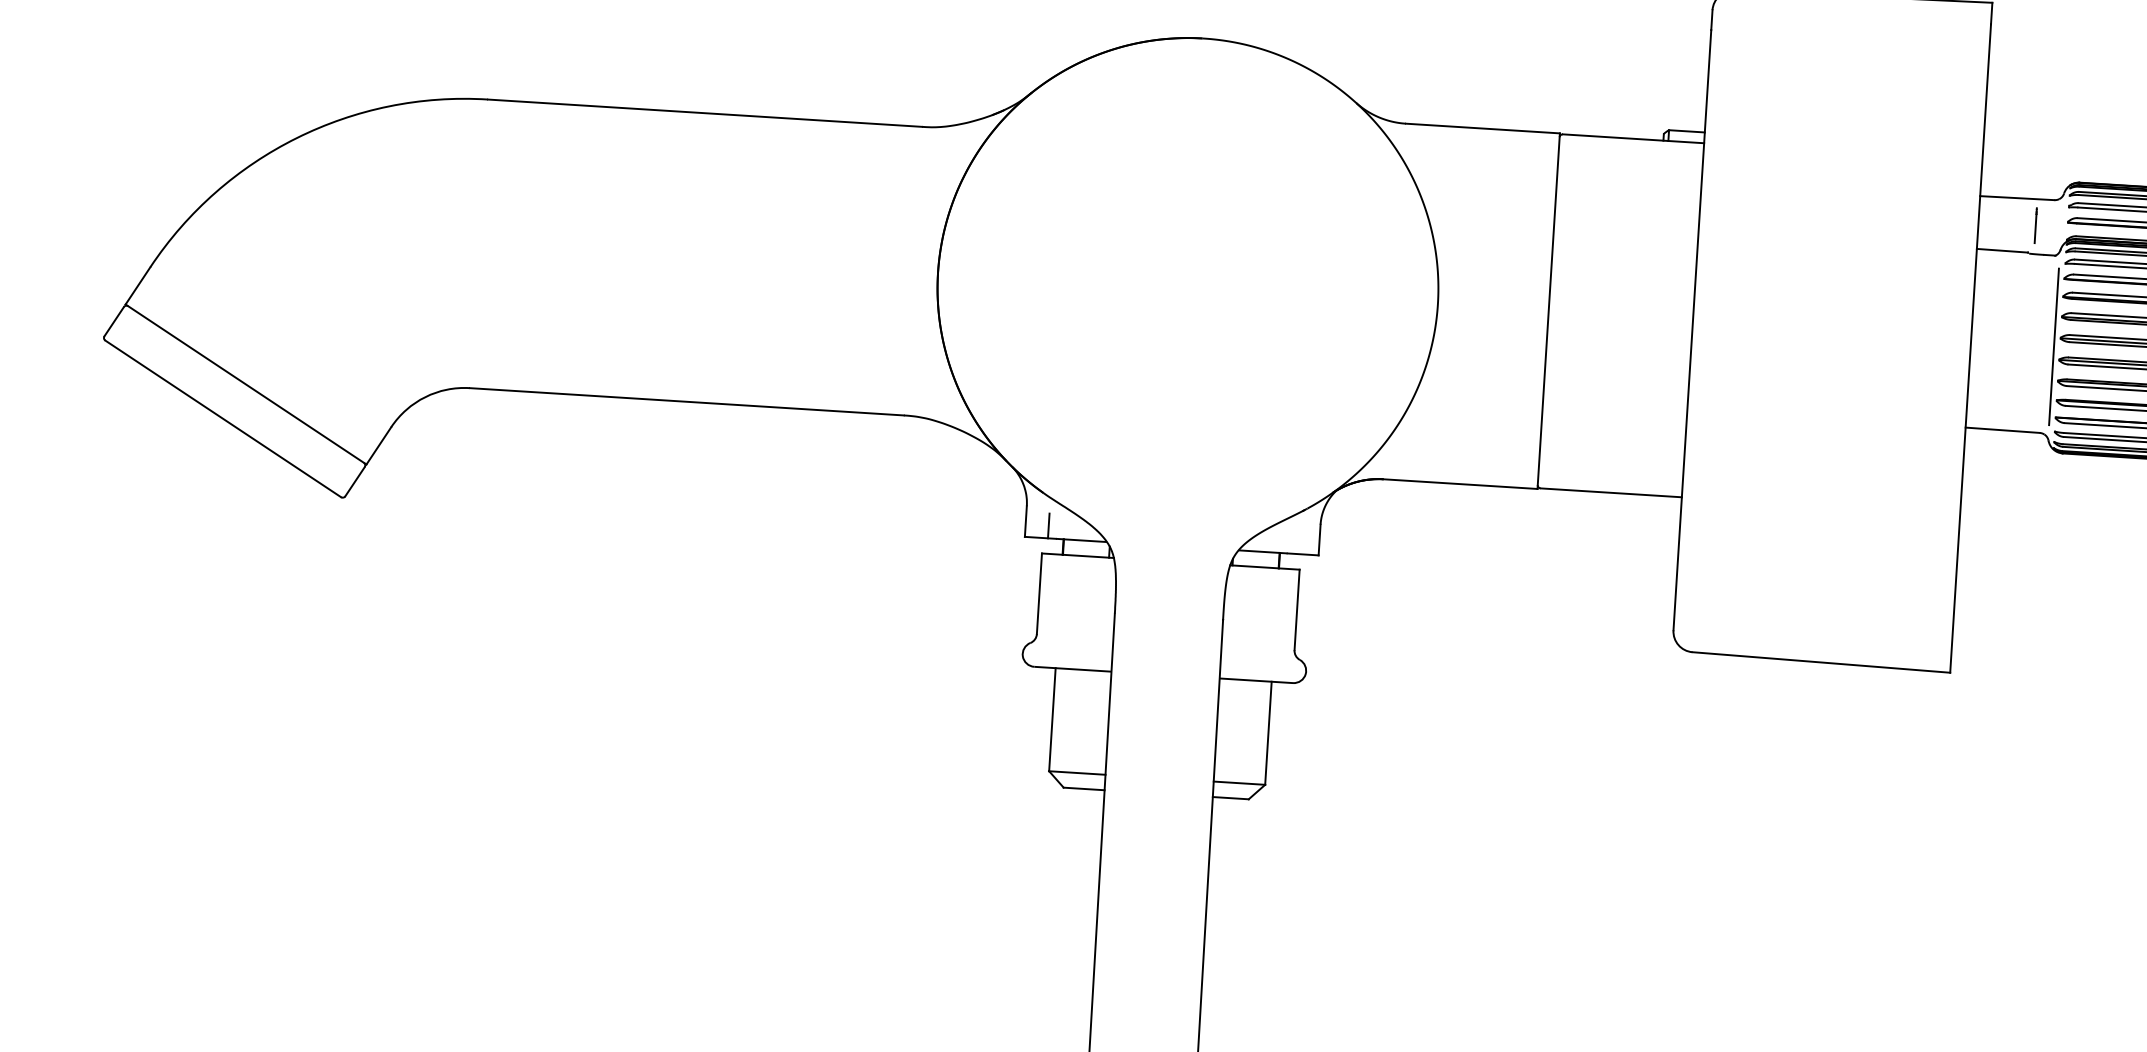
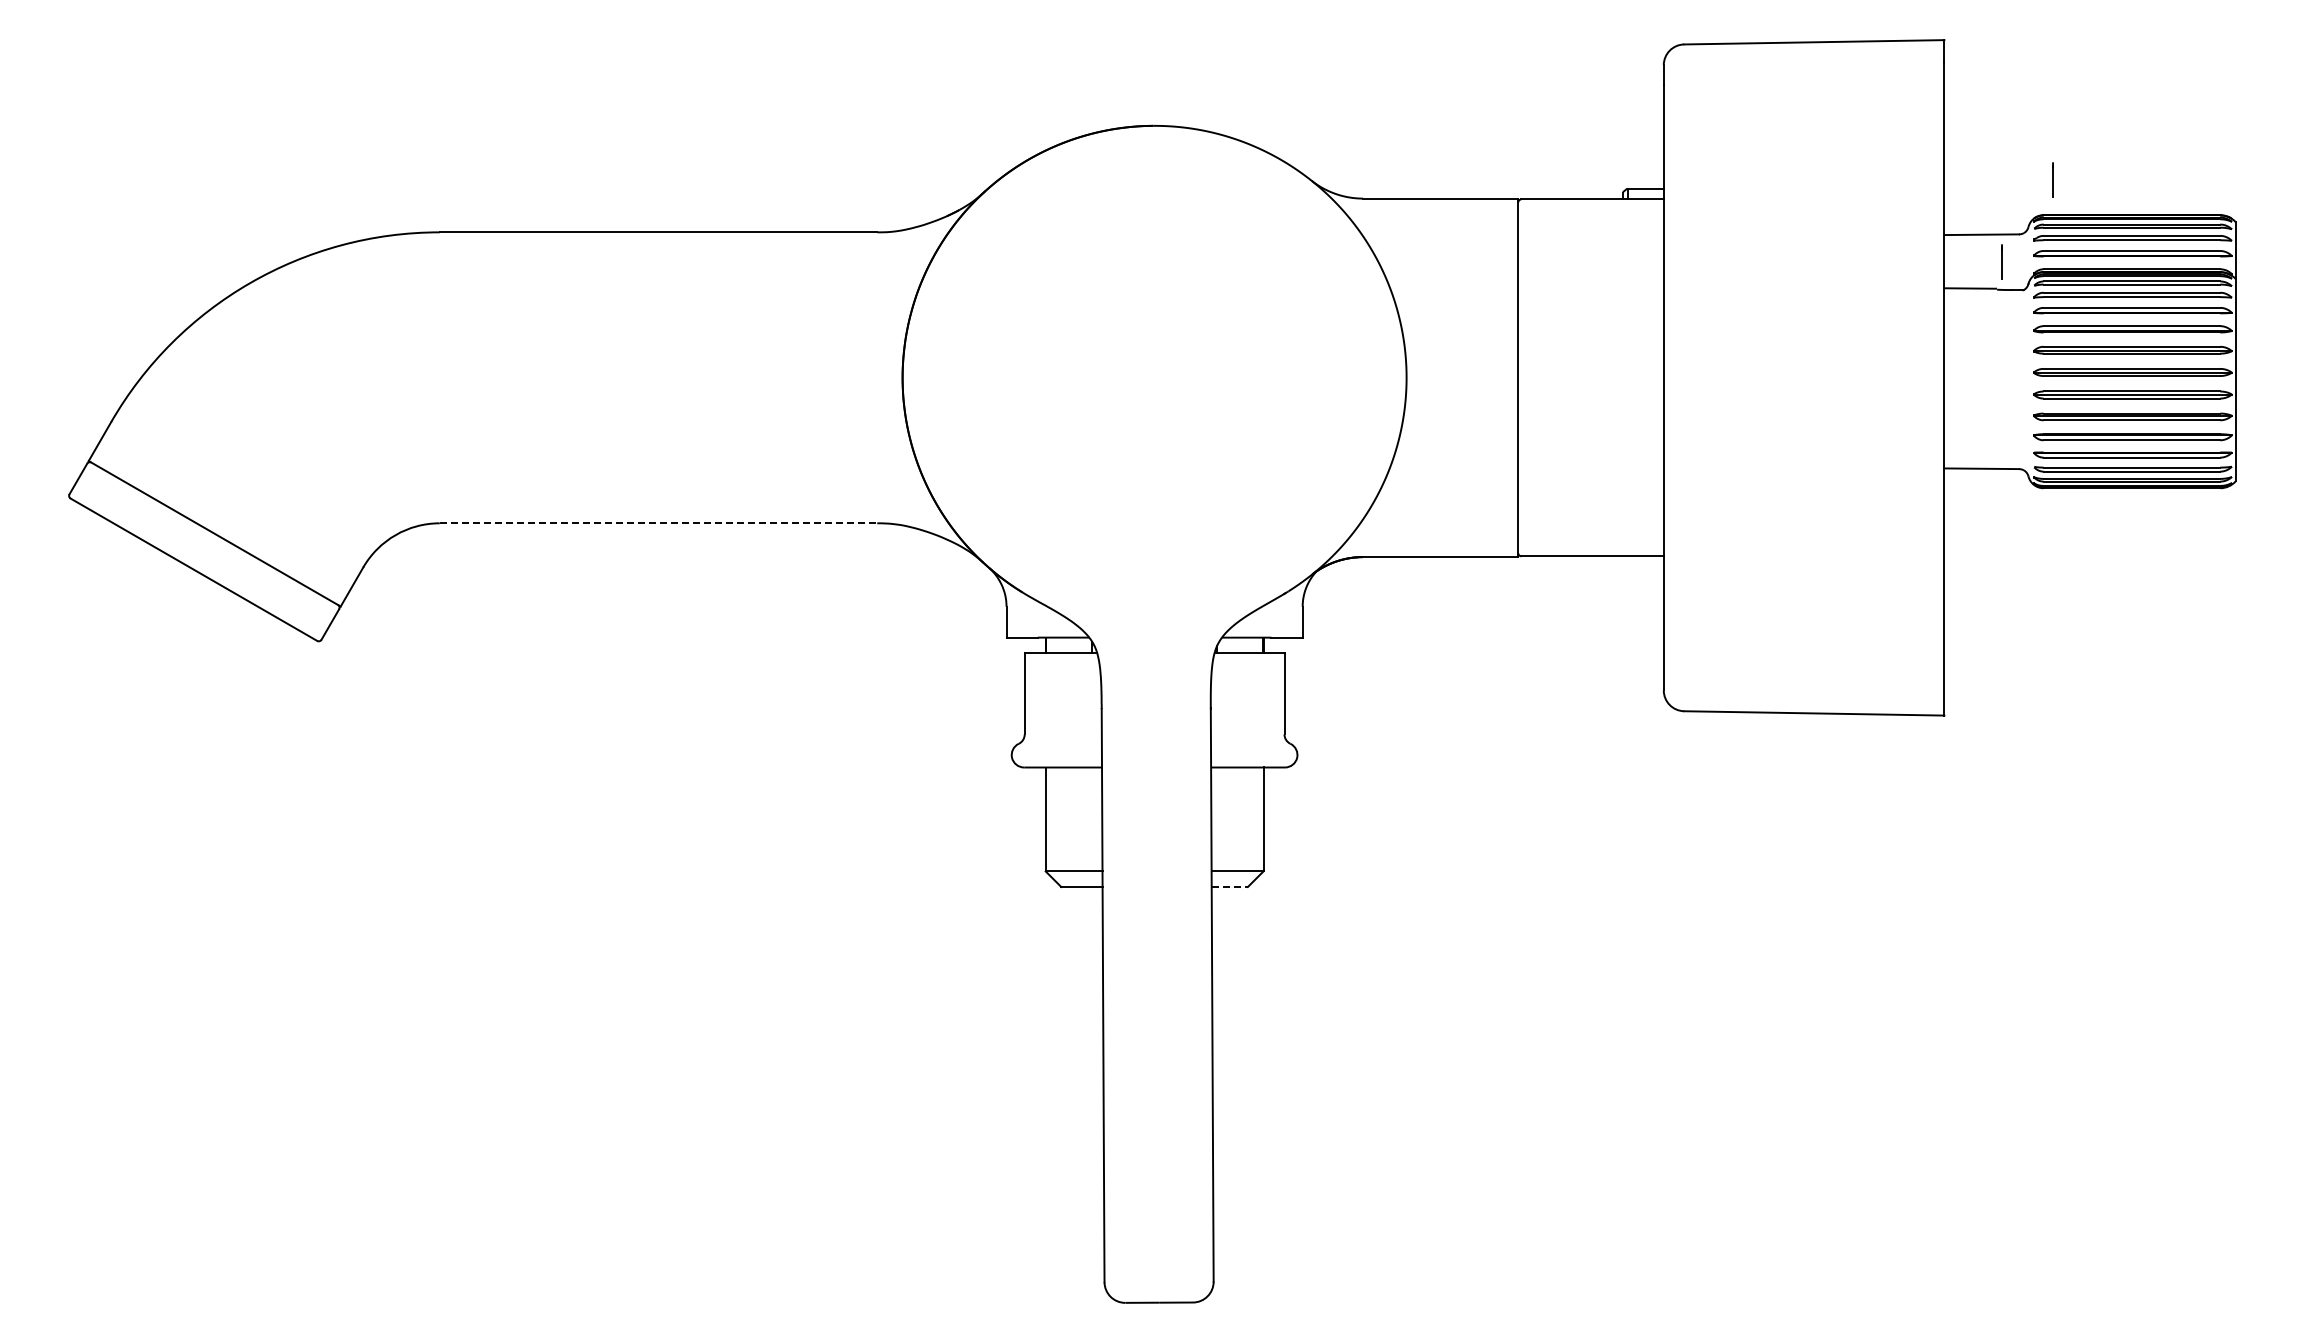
line: (2090, 147) -> (2052, 179), added
line: (2054, 346) -> (2028, 381), removed
line: (686, 401) -> (658, 523), solid -> dashed
line: (1048, 525) -> (1029, 624), removed
line: (1231, 798) -> (1230, 887), solid -> dashed

